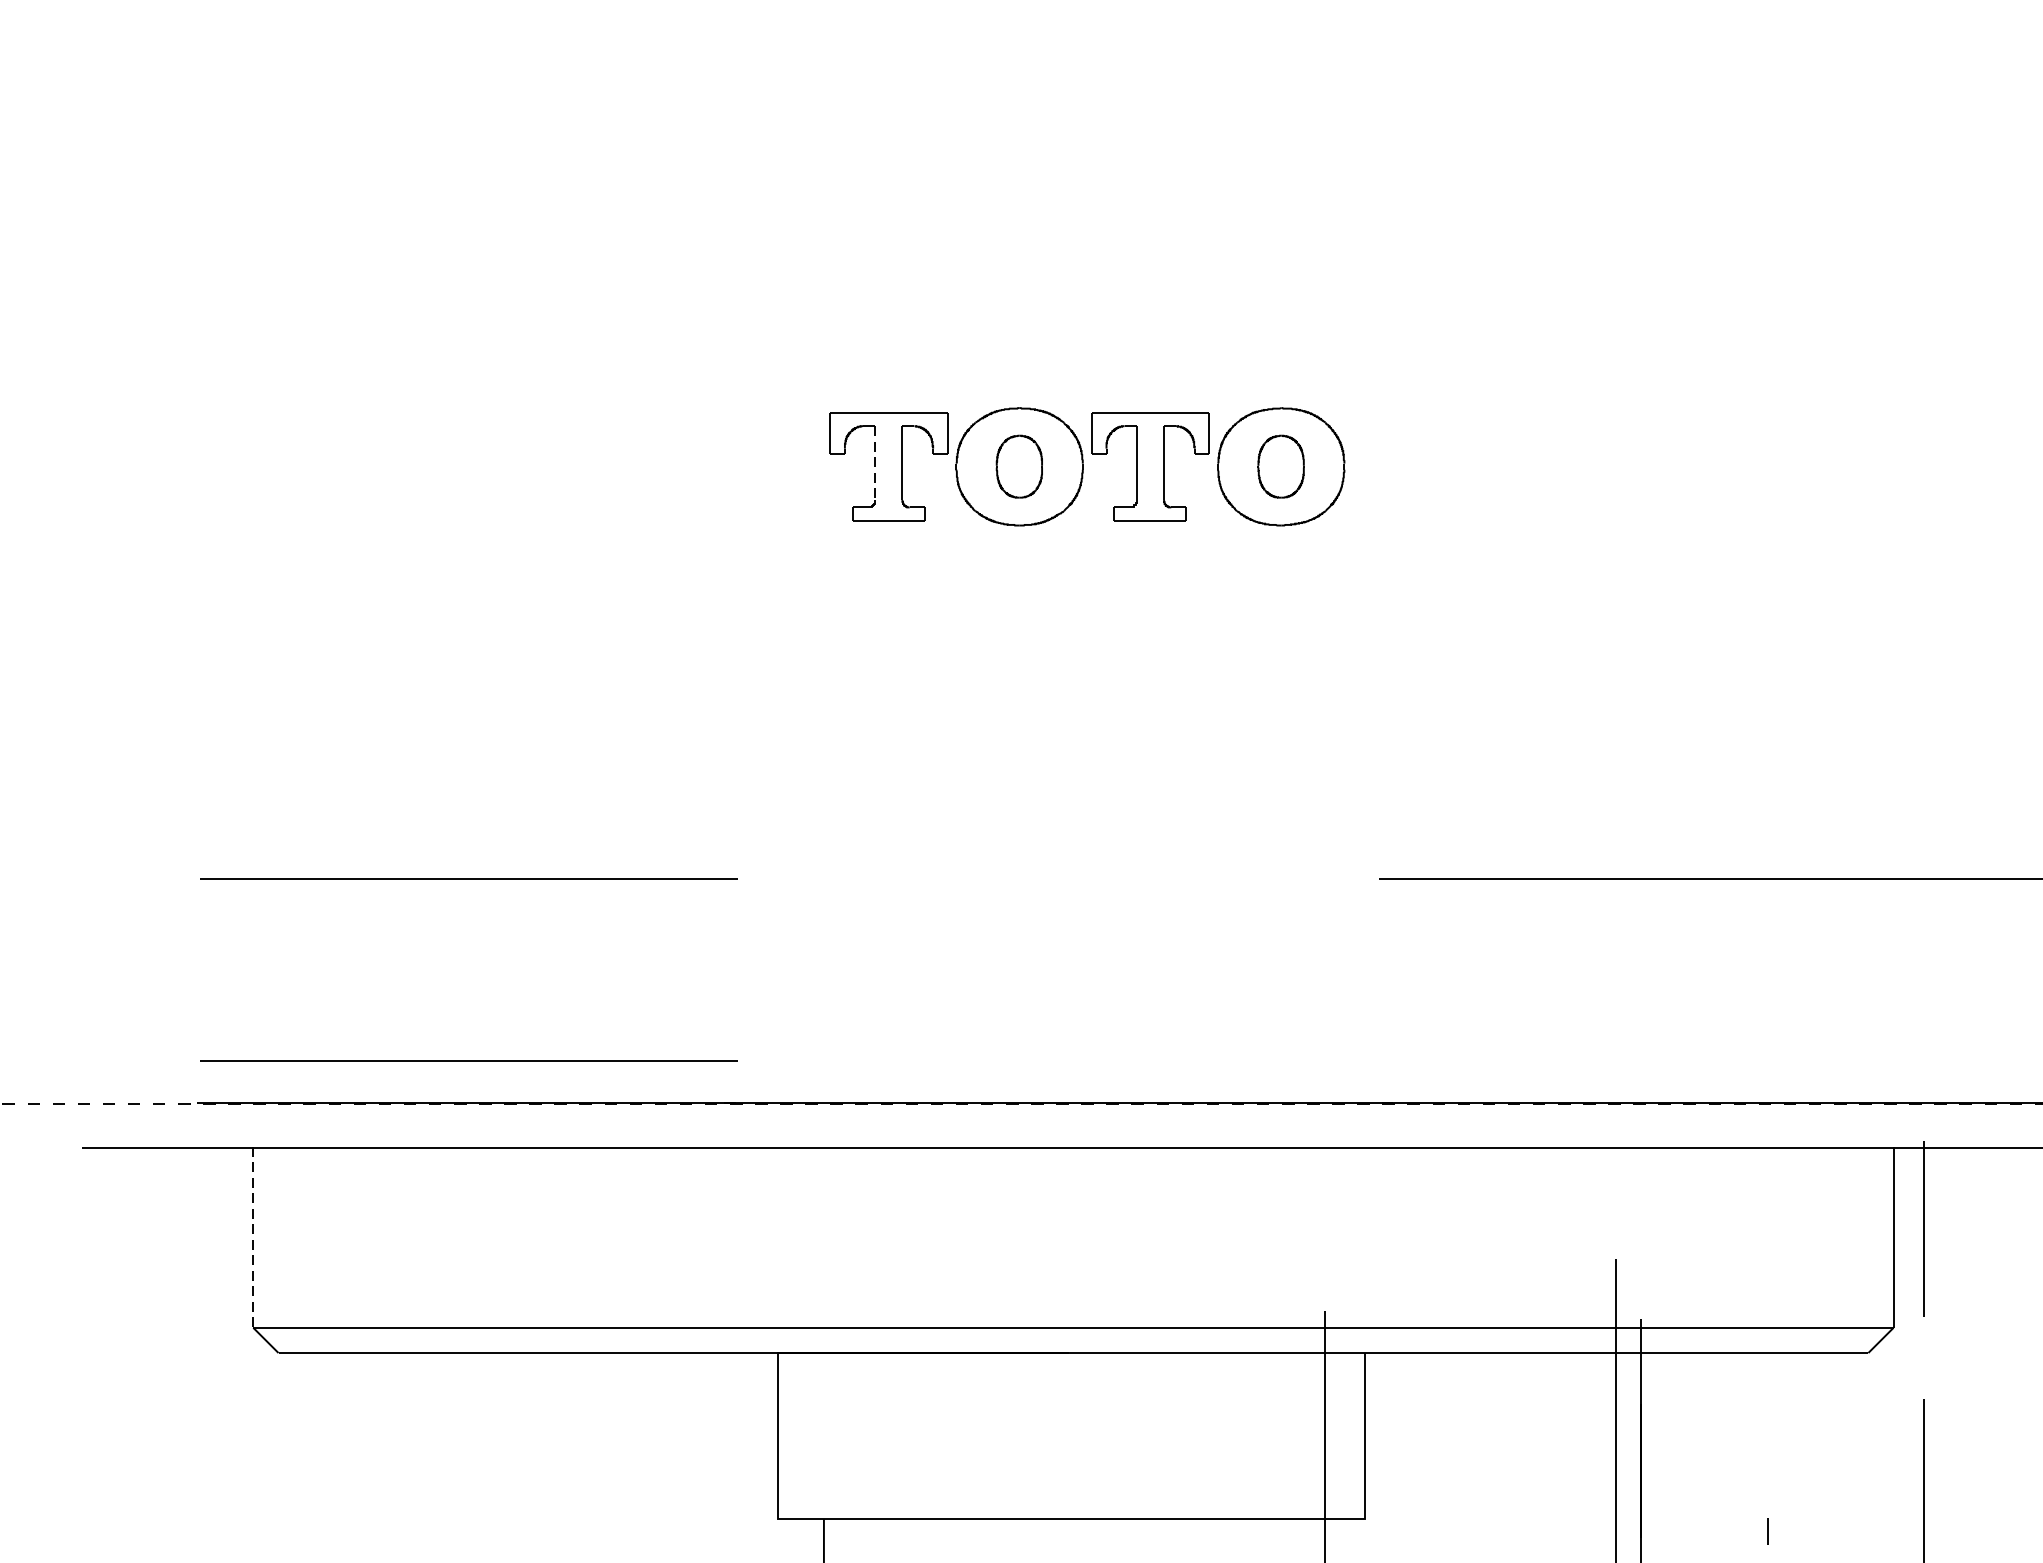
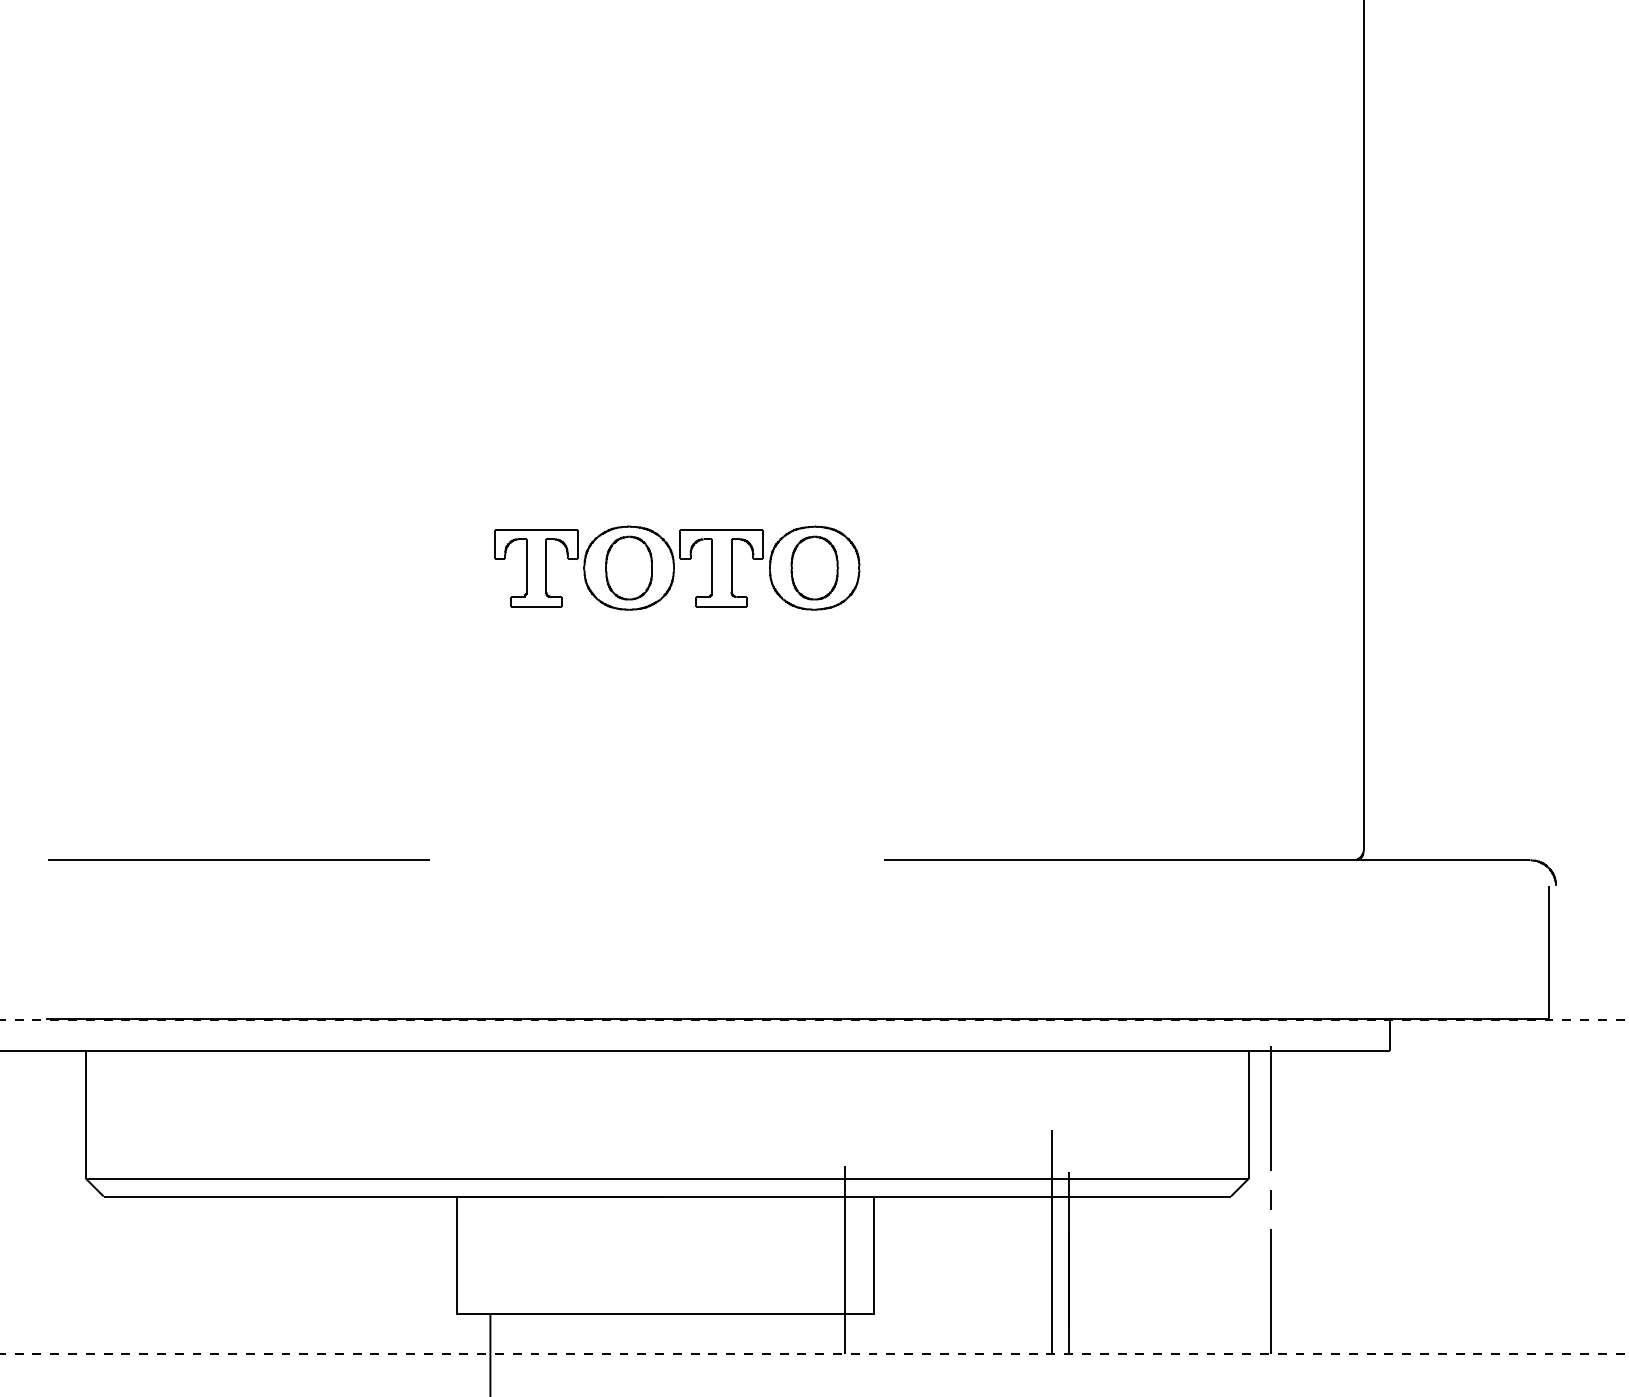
line: (874, 464) -> (526, 566), dashed -> solid
part: (1018, 465) -> (628, 567), size x1.43
part: (1281, 465) -> (814, 567), size x1.43
line: (468, 1059) -> (238, 988), removed
line: (252, 1237) -> (85, 1114), dashed -> solid
line: (1767, 1530) -> (1270, 1199), moved

